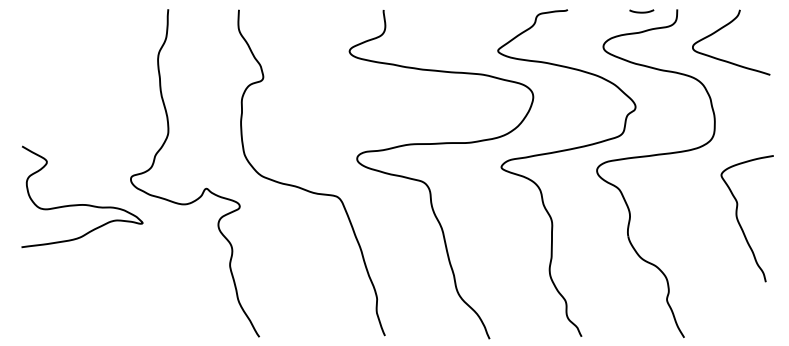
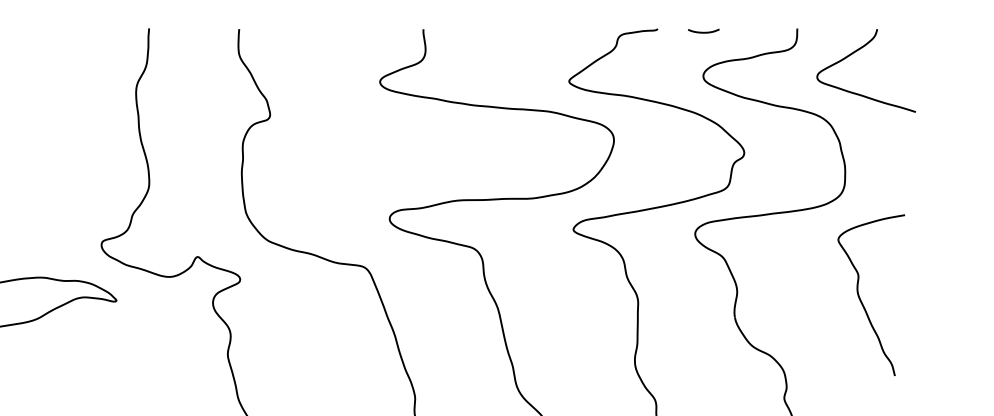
curve: (641, 11) -> (703, 31), moved
curve: (739, 221) -> (861, 298), moved

